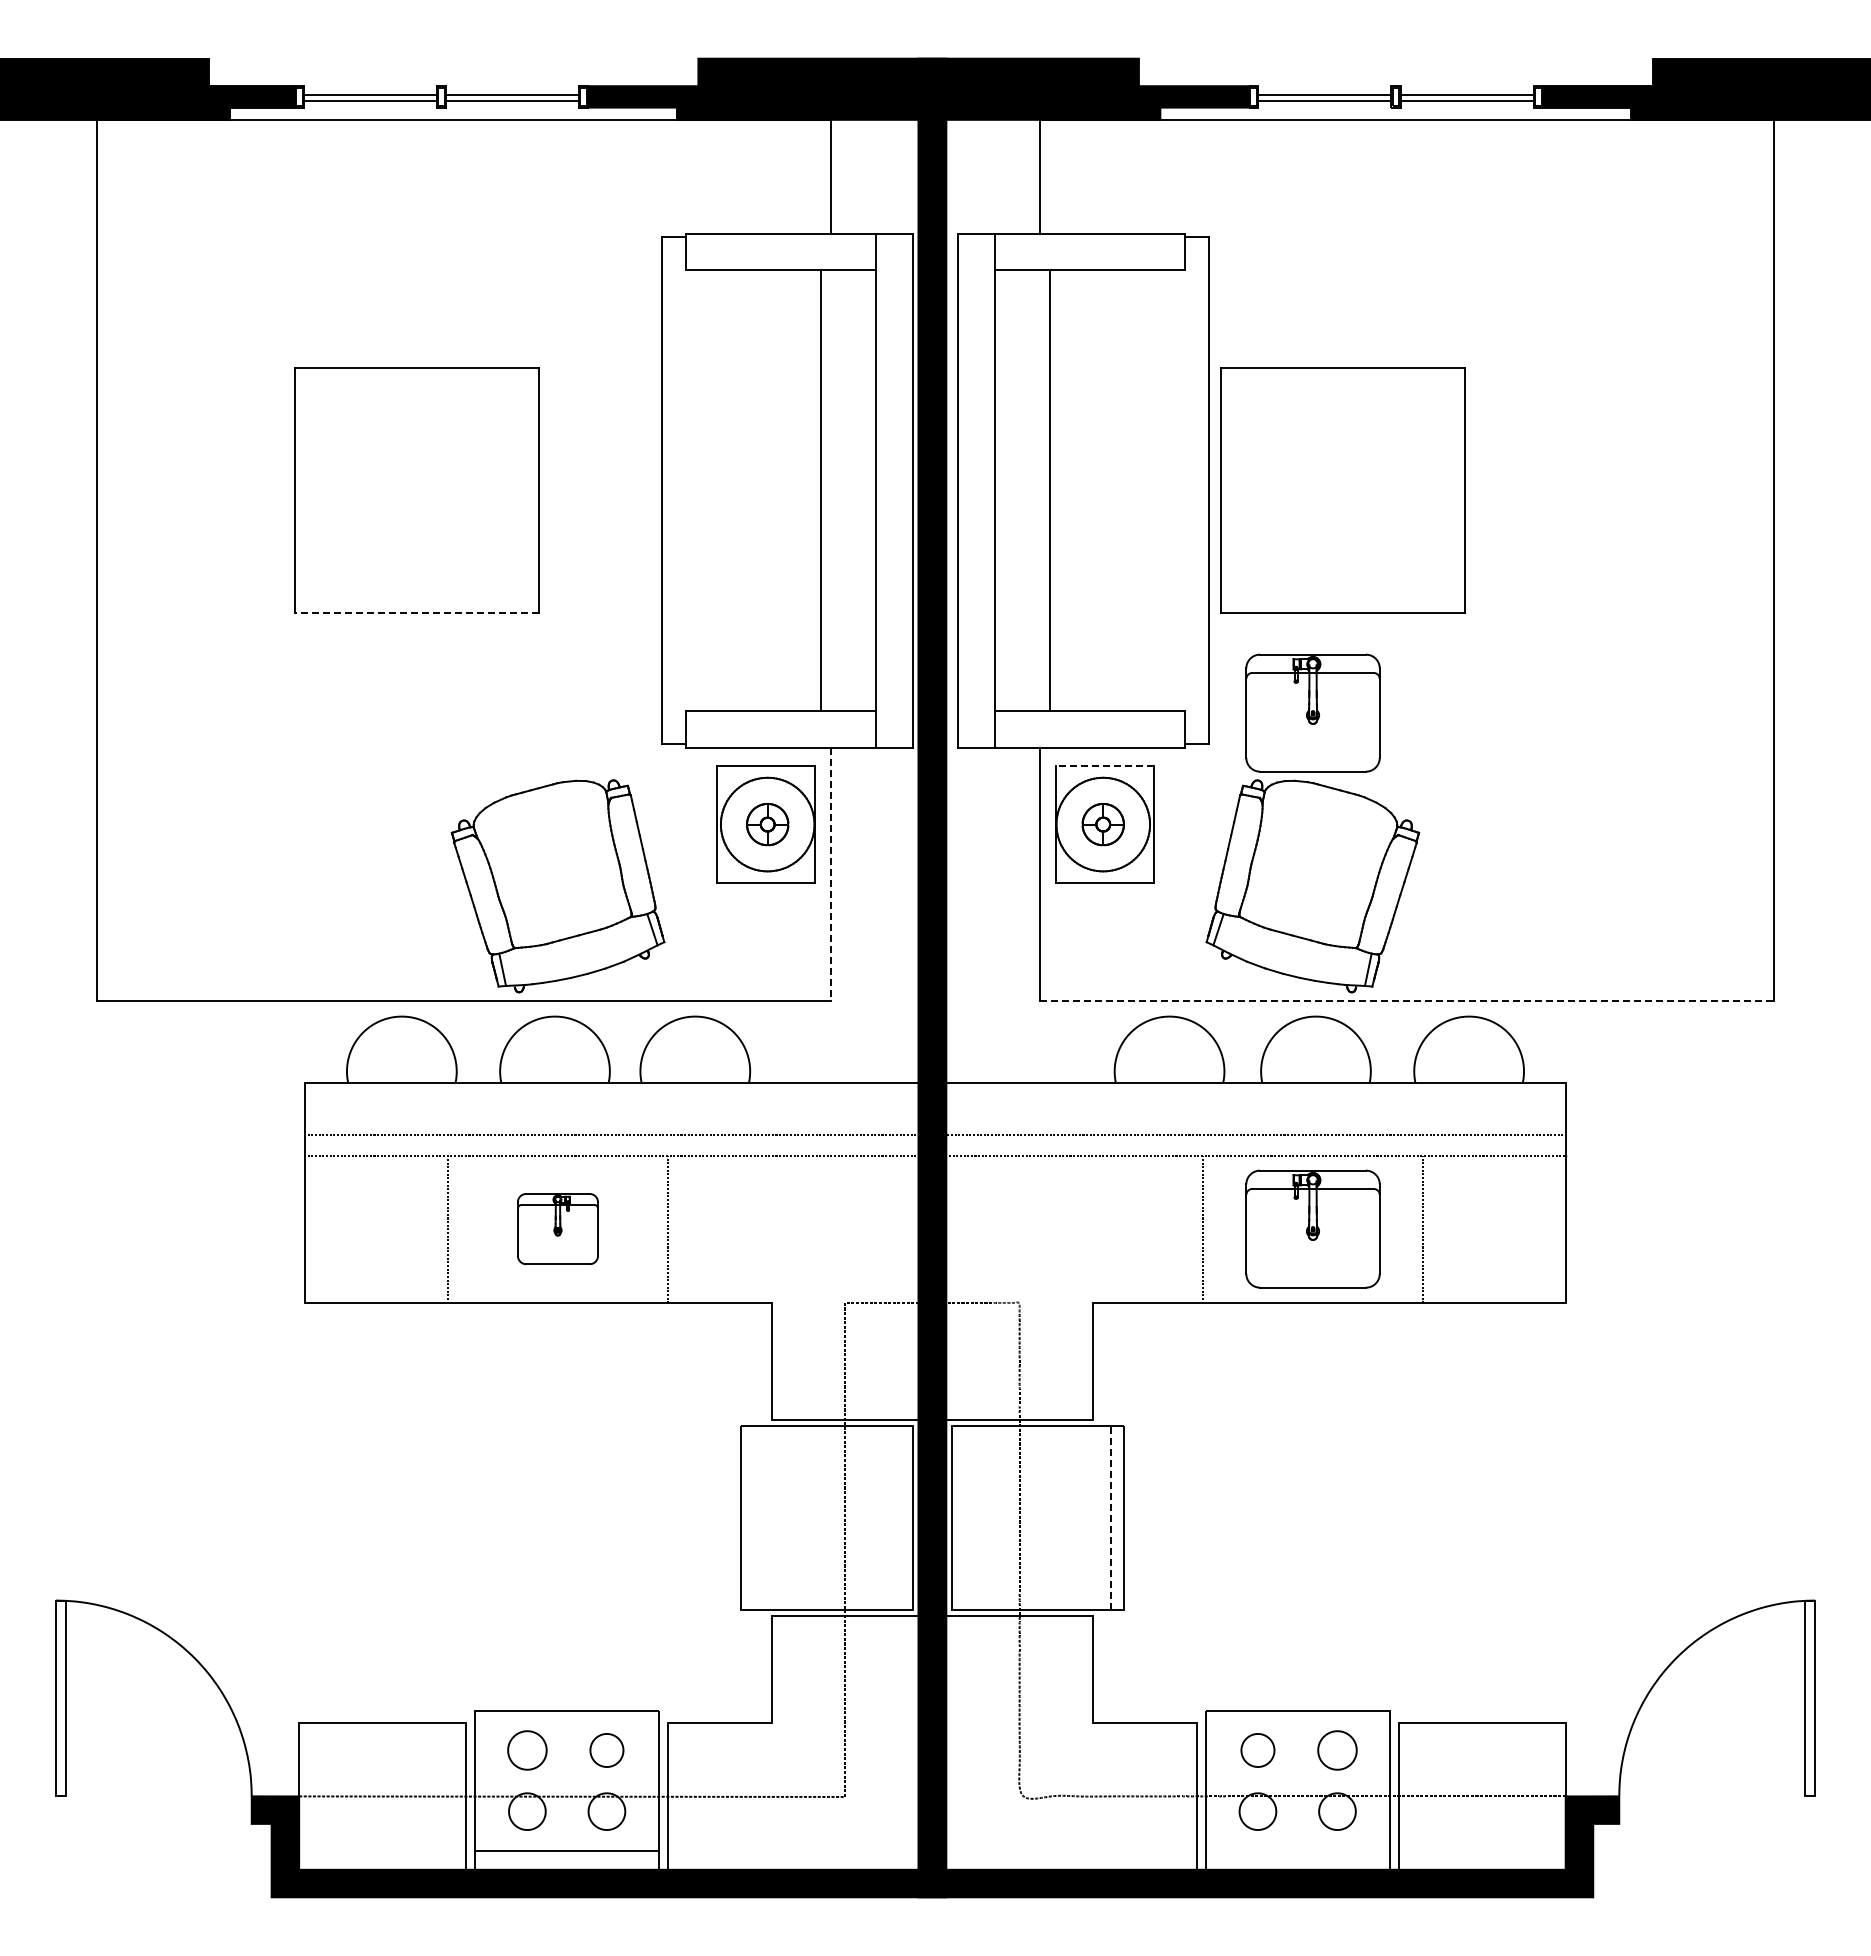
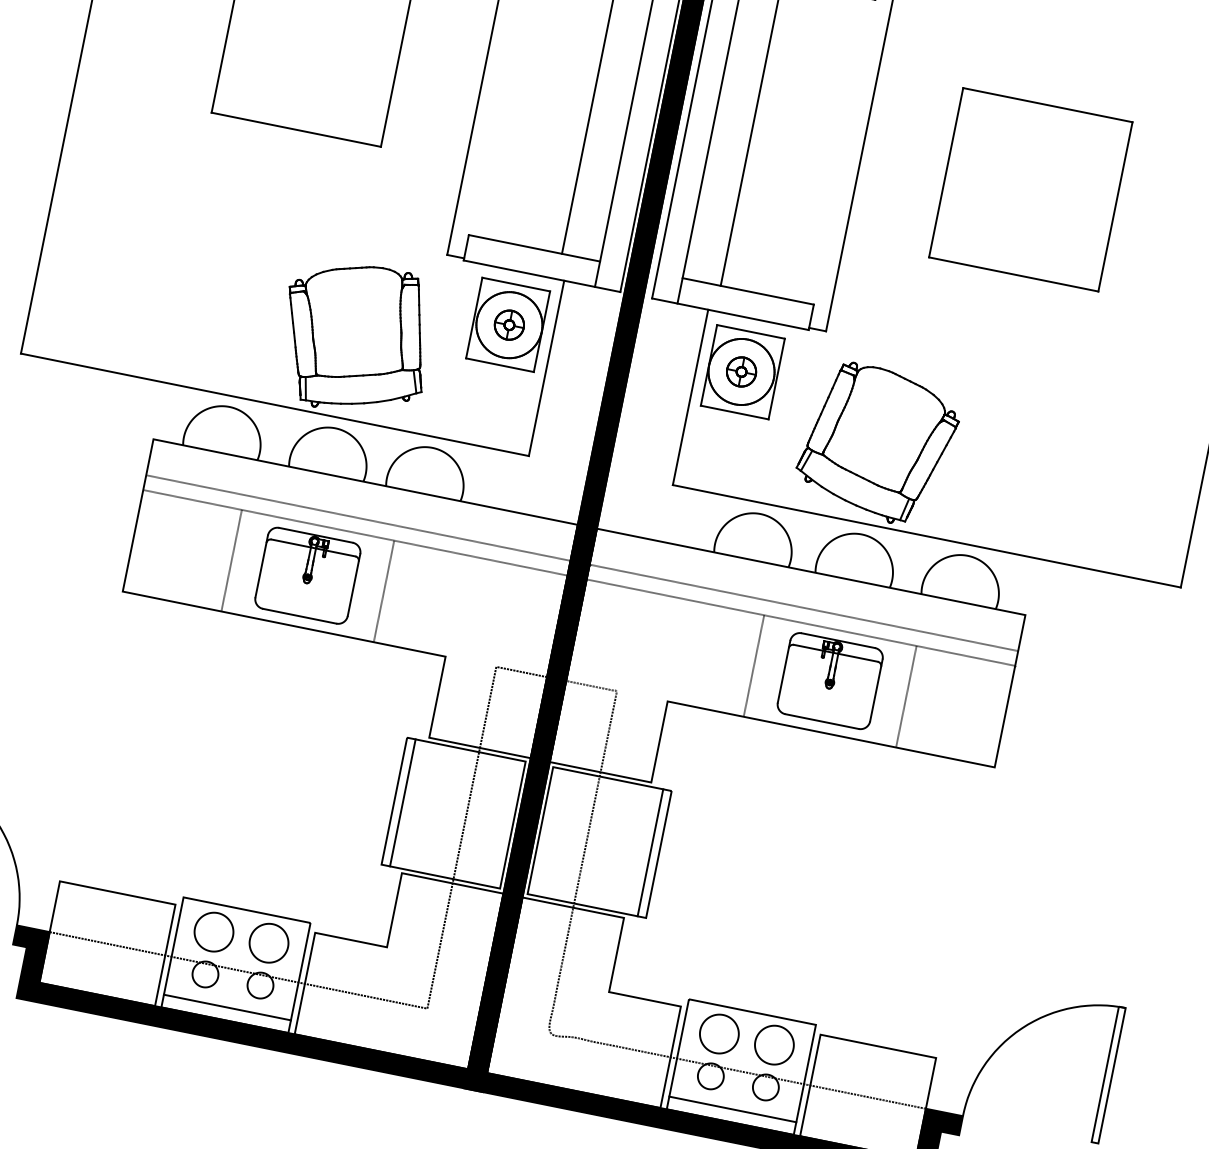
part: (1342, 490) -> (1030, 189), moved
line: (416, 612) -> (296, 129), dashed -> solid
part: (1312, 712) -> (901, 323), removed
line: (1105, 766) -> (751, 332), dashed -> solid
line: (831, 874) -> (546, 368), dashed -> solid
line: (1407, 1000) -> (927, 536), dashed -> solid
part: (557, 1228) -> (307, 575), size x1.67
line: (753, 1517) -> (402, 802), added
line: (1111, 1518) -> (650, 853), dashed -> solid
part: (527, 1750) -> (214, 932), size x1.43
part: (606, 1750) -> (268, 943), size x1.67
part: (1257, 1750) -> (719, 1034), size x1.67
part: (1337, 1750) -> (774, 1045), size x1.43
line: (1297, 1851) -> (732, 1109), added

